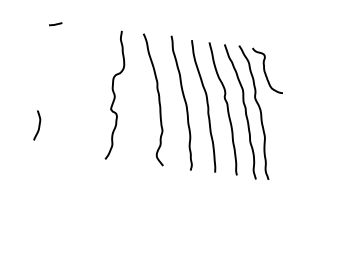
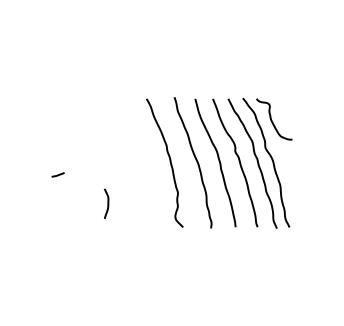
curve: (55, 23) -> (57, 174), moved
curve: (115, 95) -> (126, 163), removed
curve: (38, 125) -> (107, 203), moved

